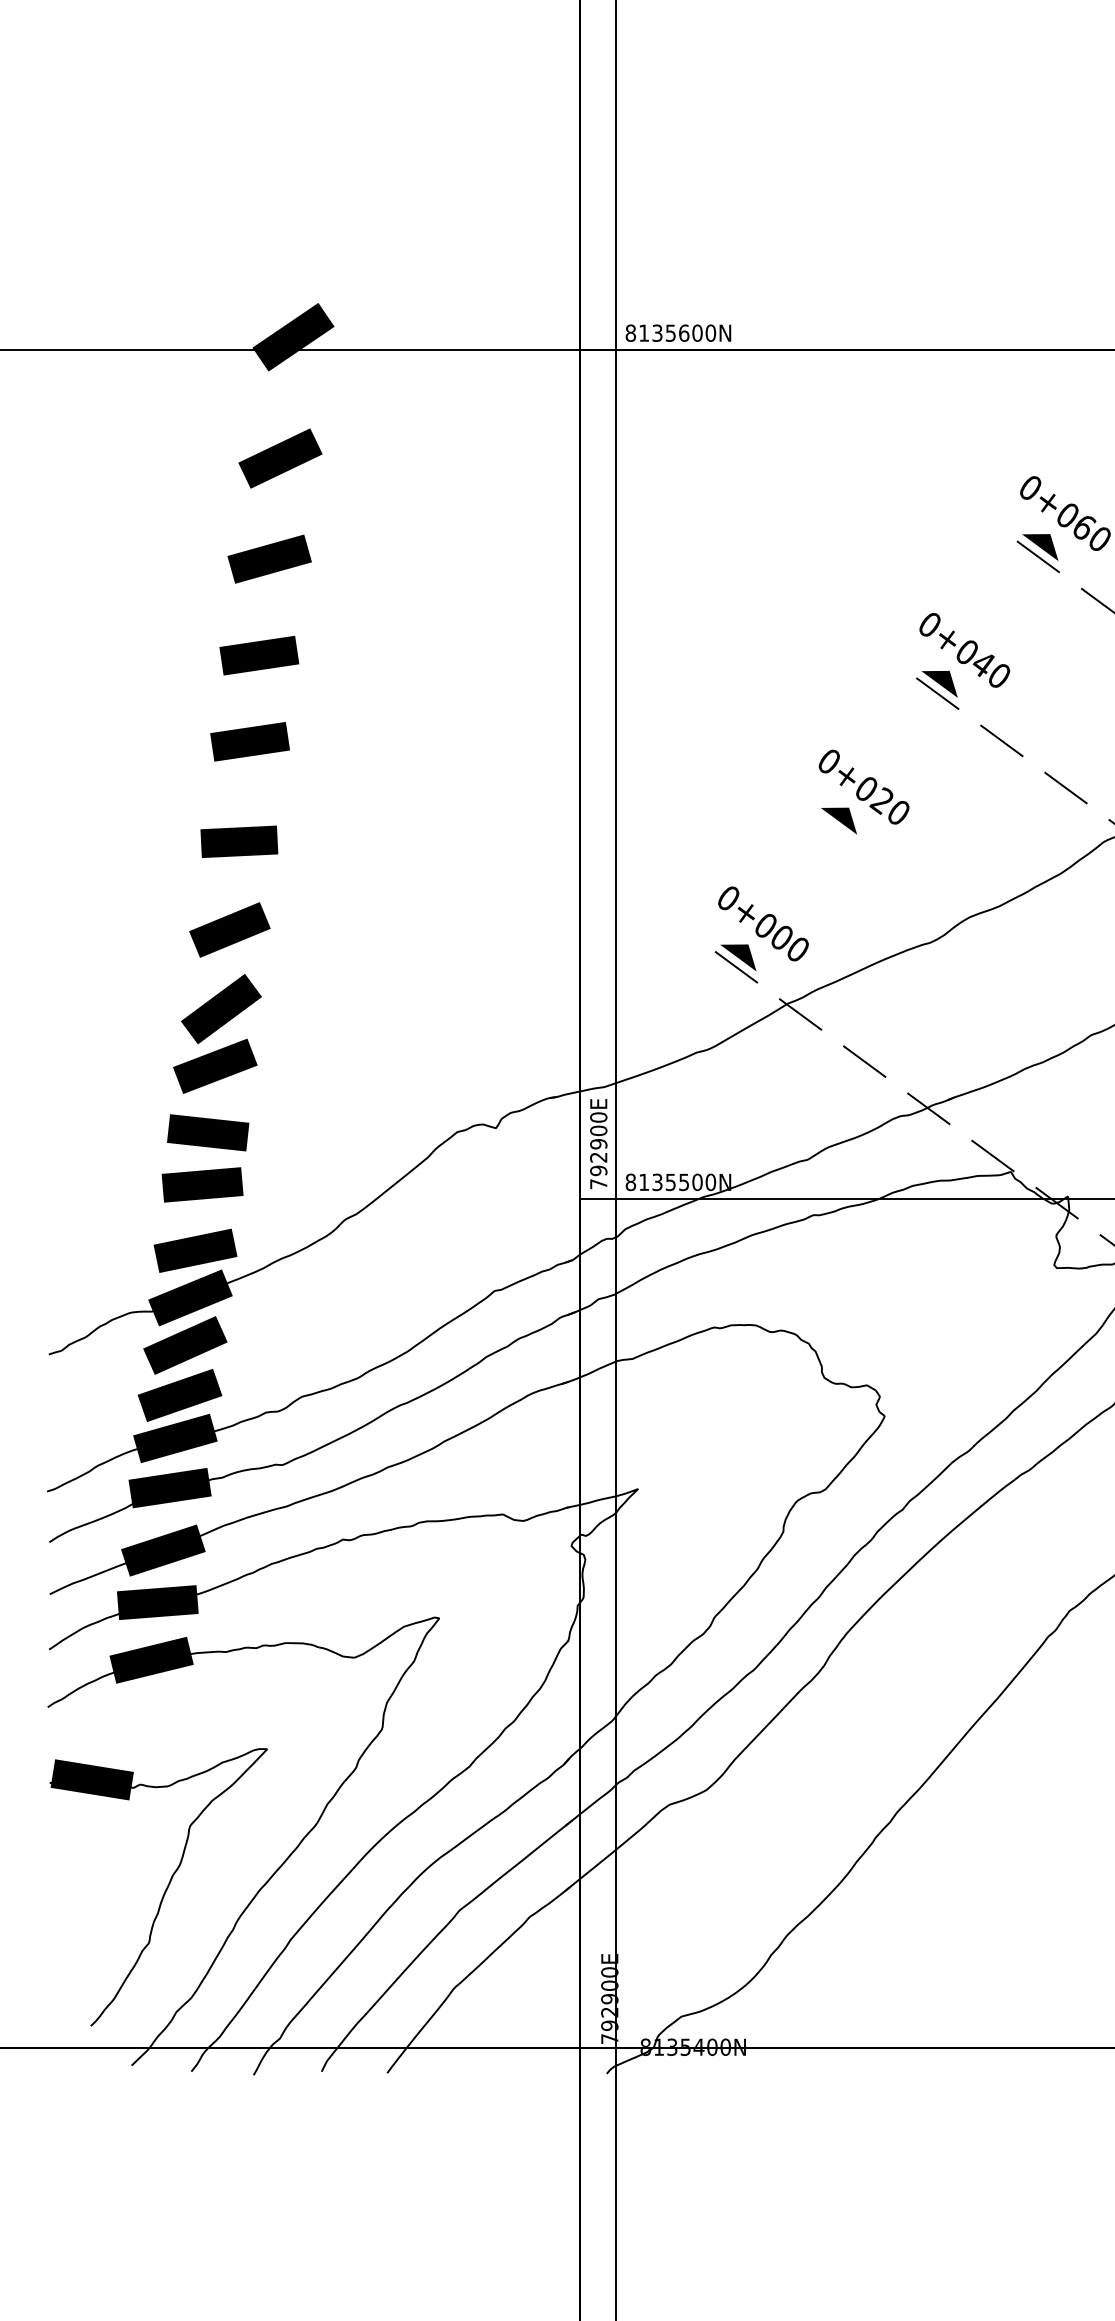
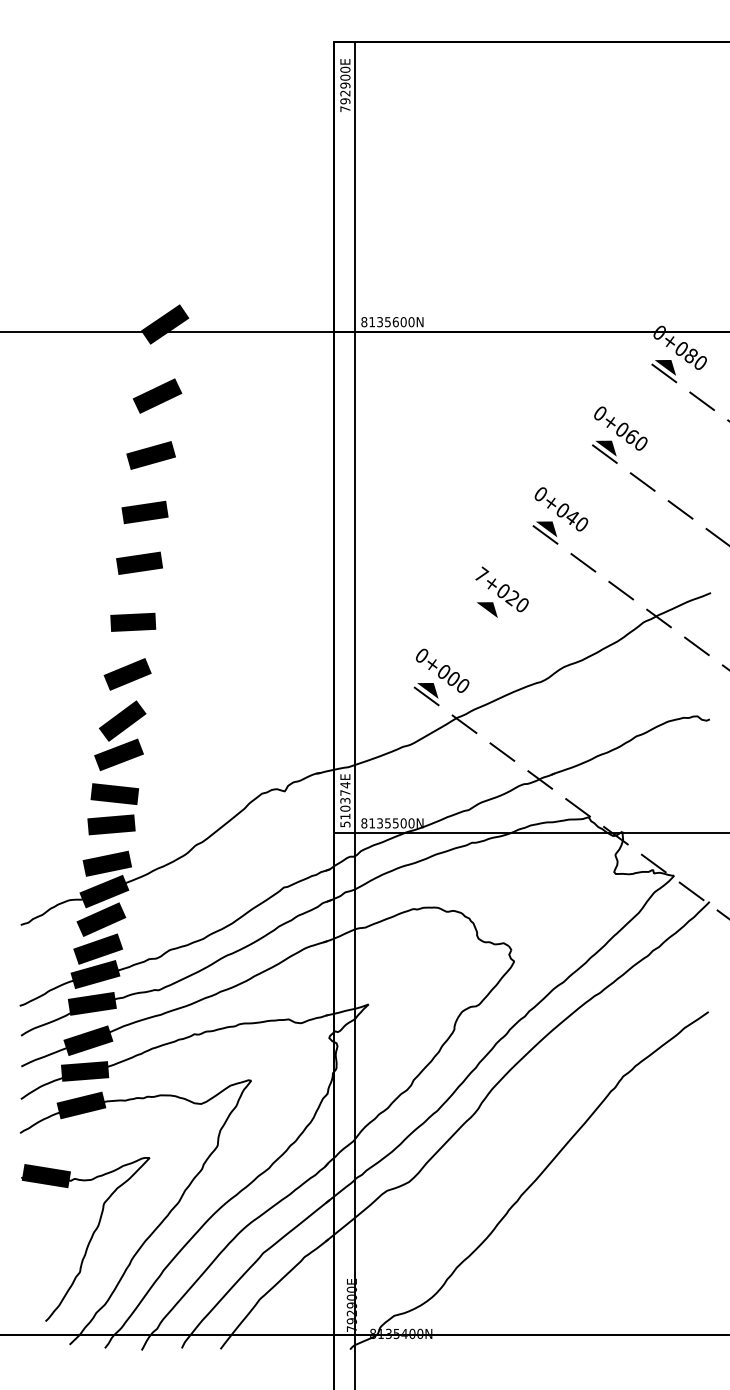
text: (831, 759) -> (482, 573), 0+020 -> 7+020
text: (598, 1150) -> (345, 804), 792900E -> 510374E

